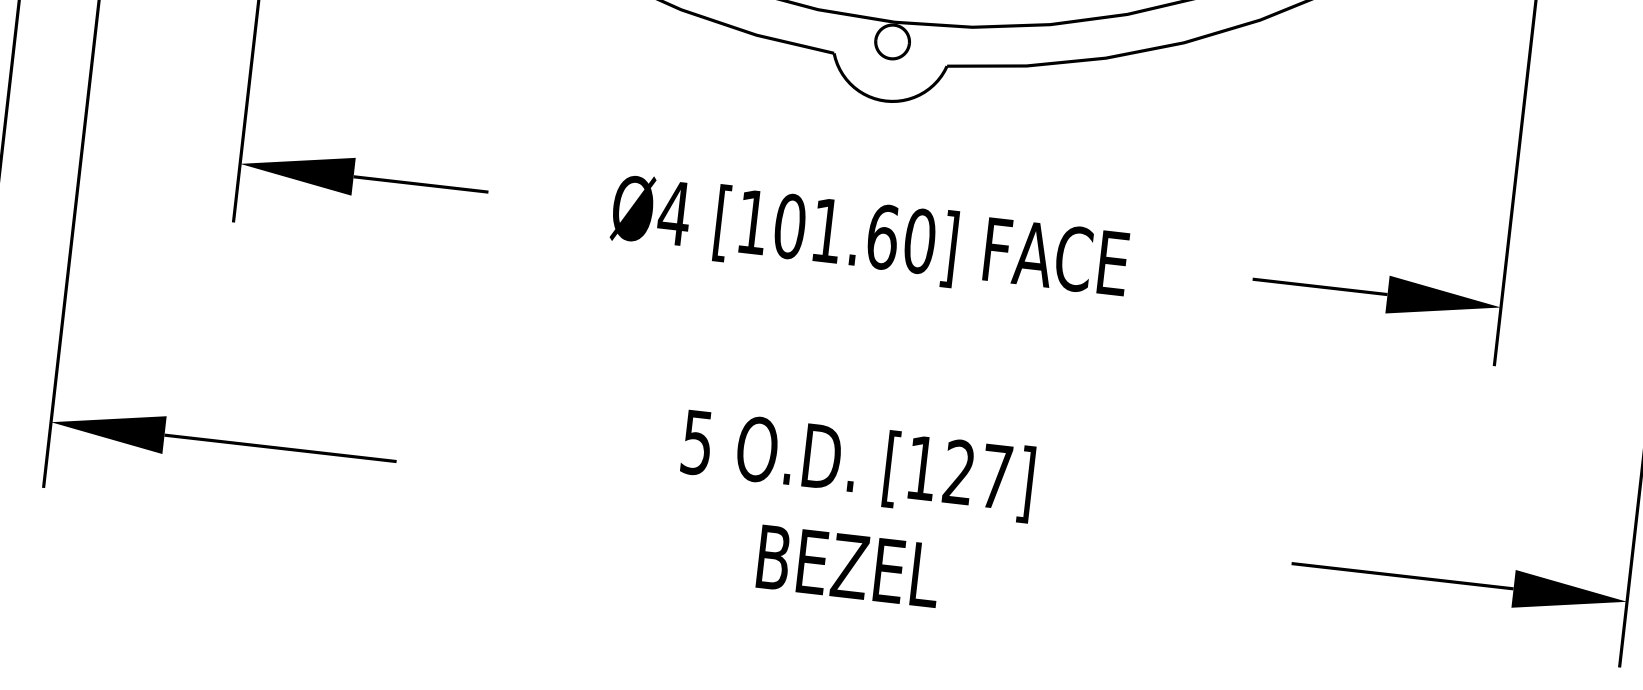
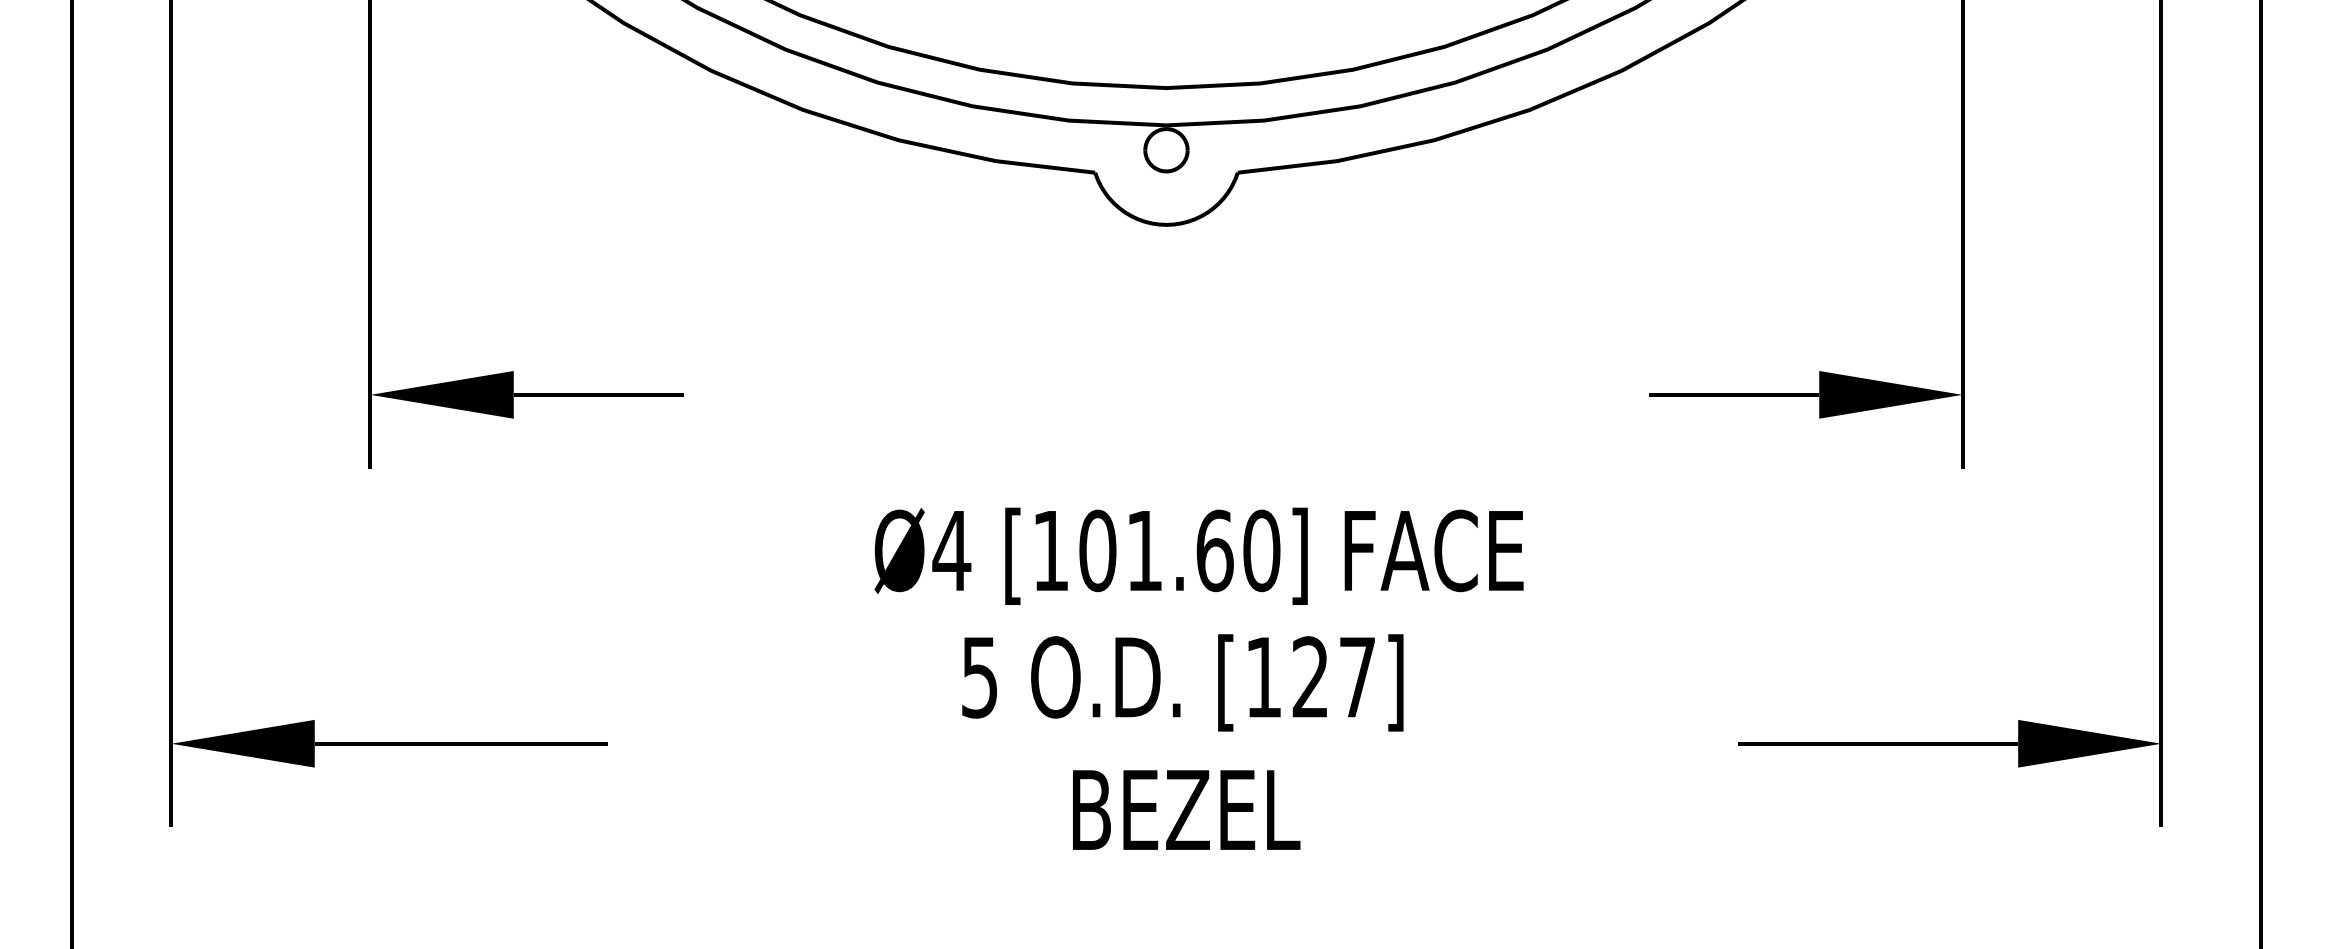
text: (869, 239) -> (1198, 555), moved

